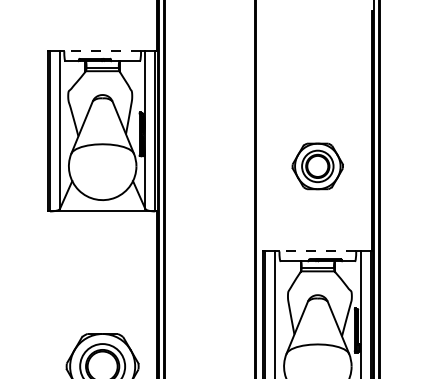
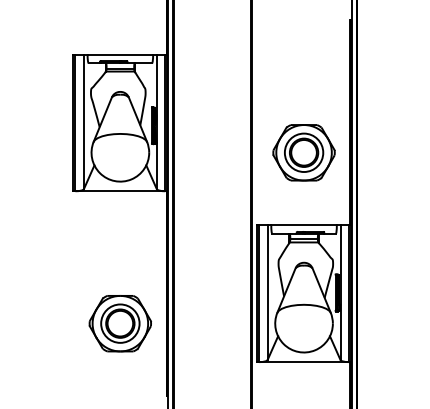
line: (102, 51) -> (120, 54), dashed -> solid
part: (317, 166) -> (303, 152), size x1.43
line: (318, 251) -> (304, 225), dashed -> solid

